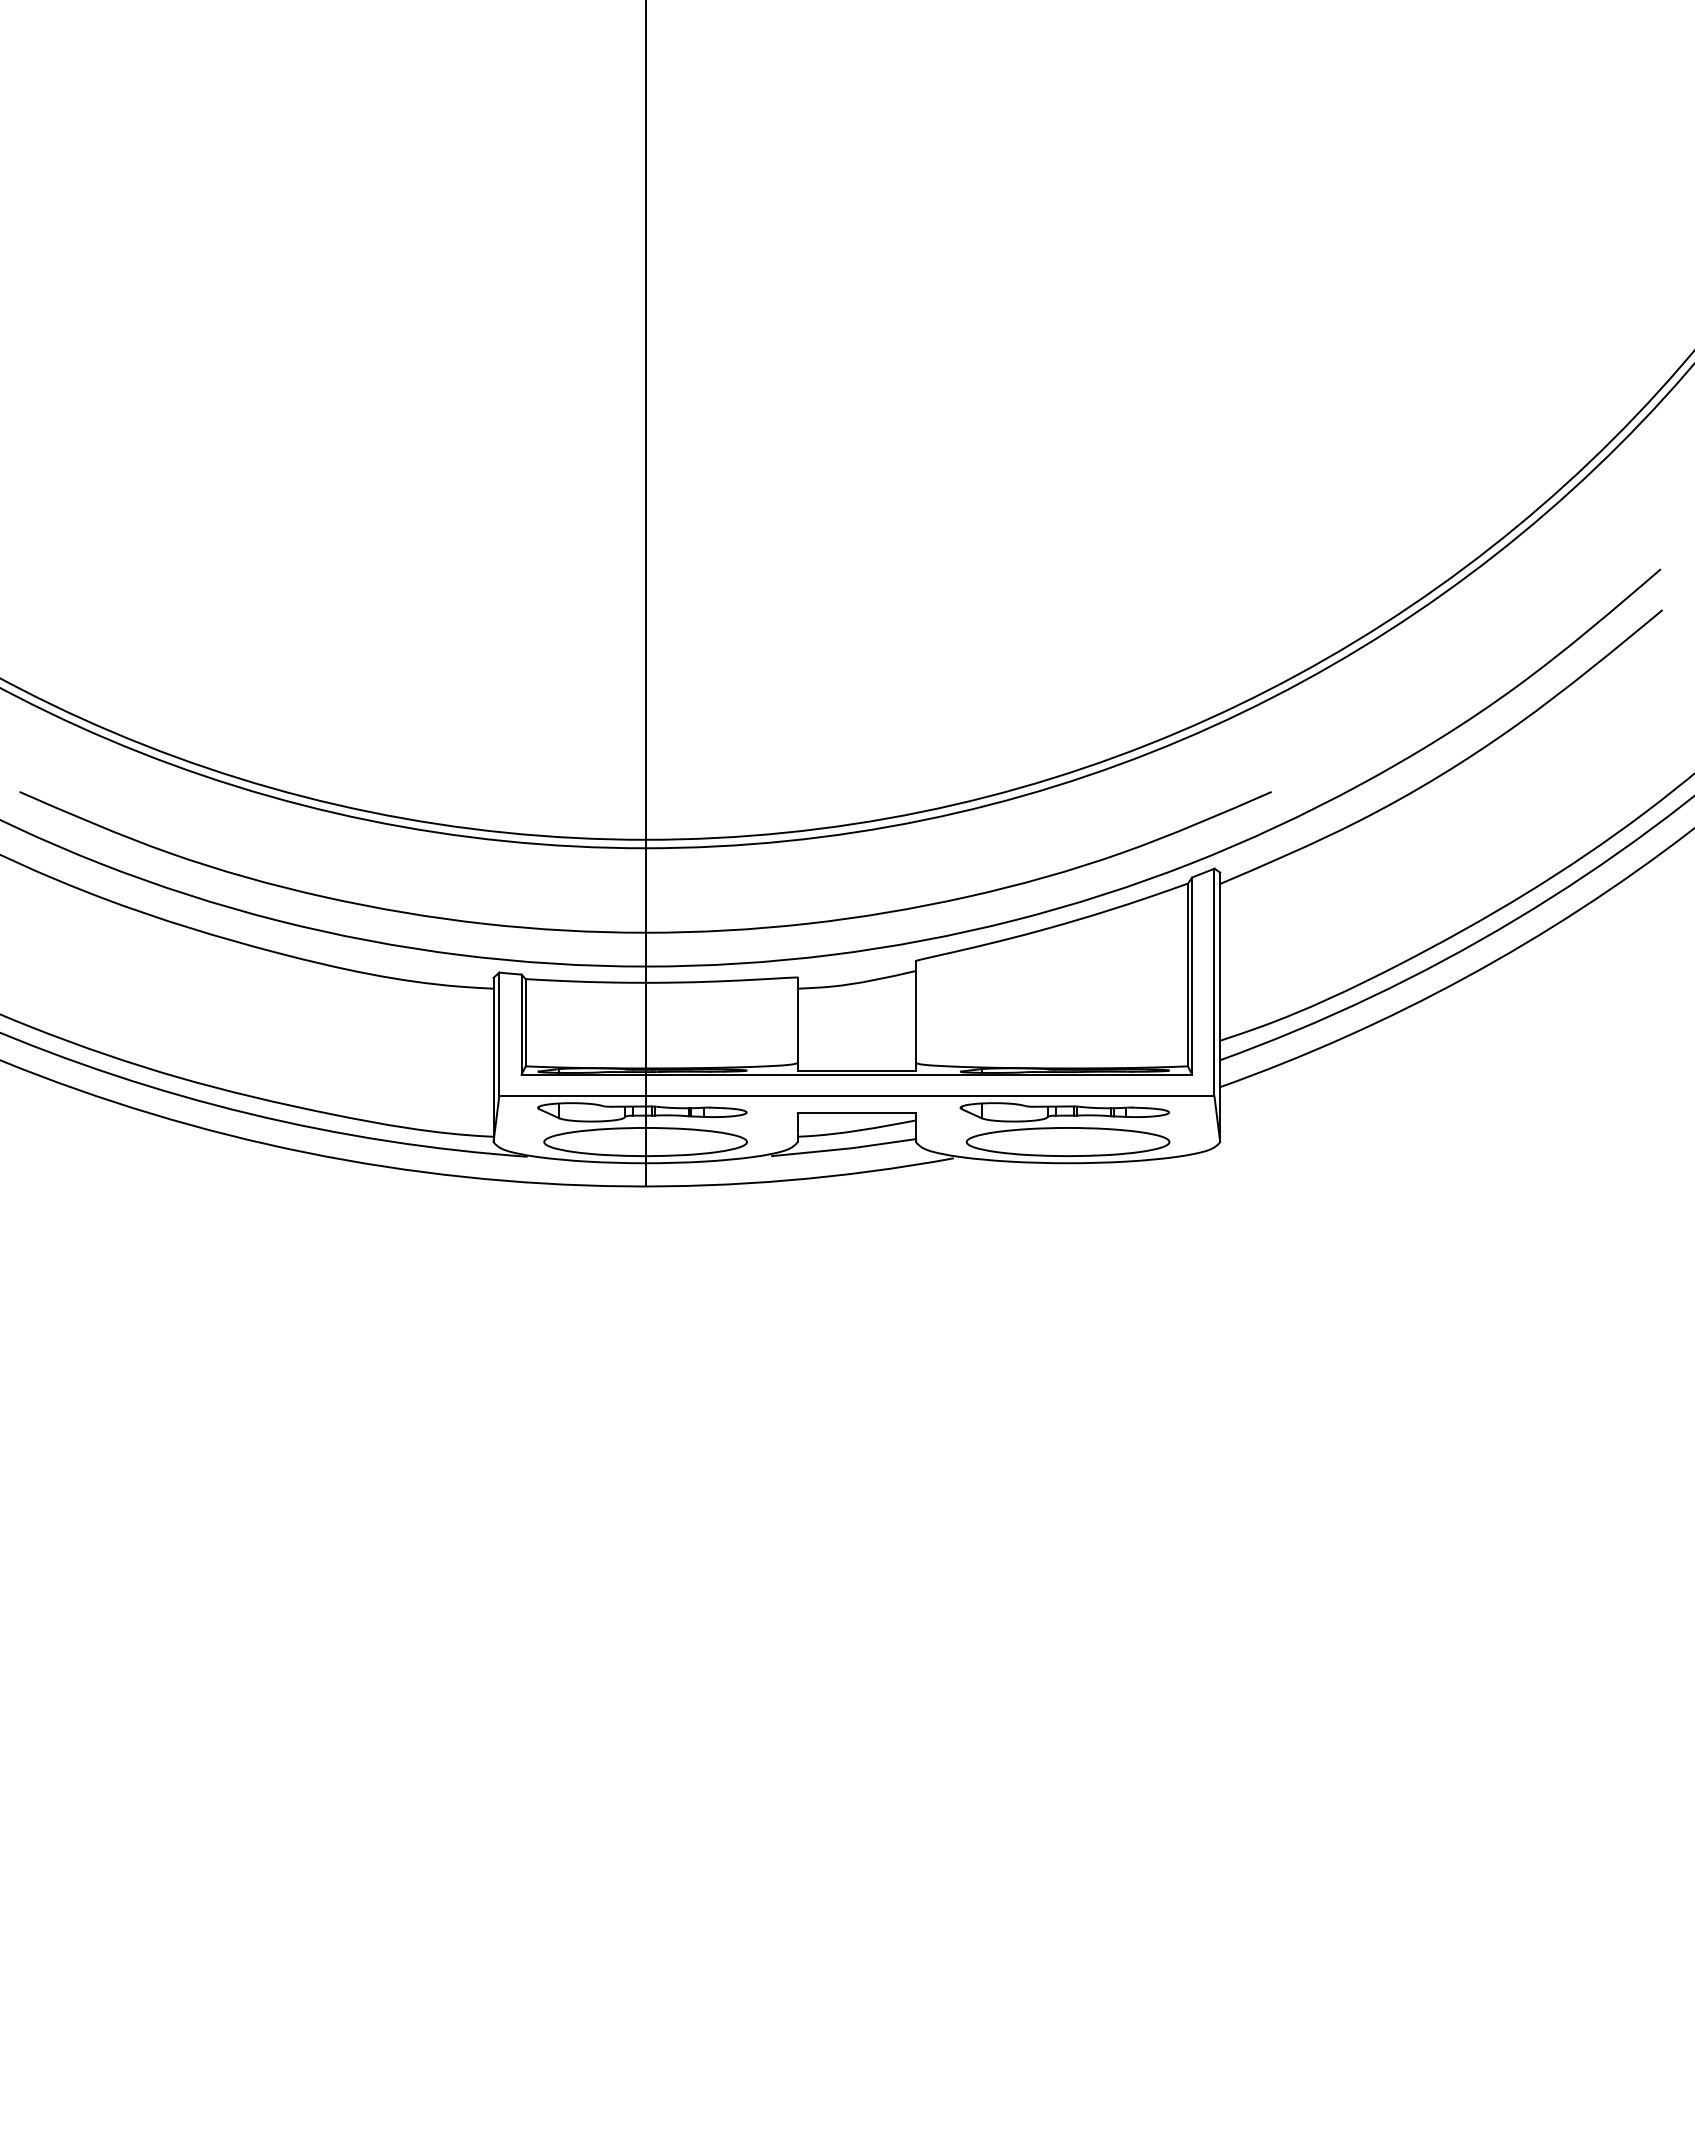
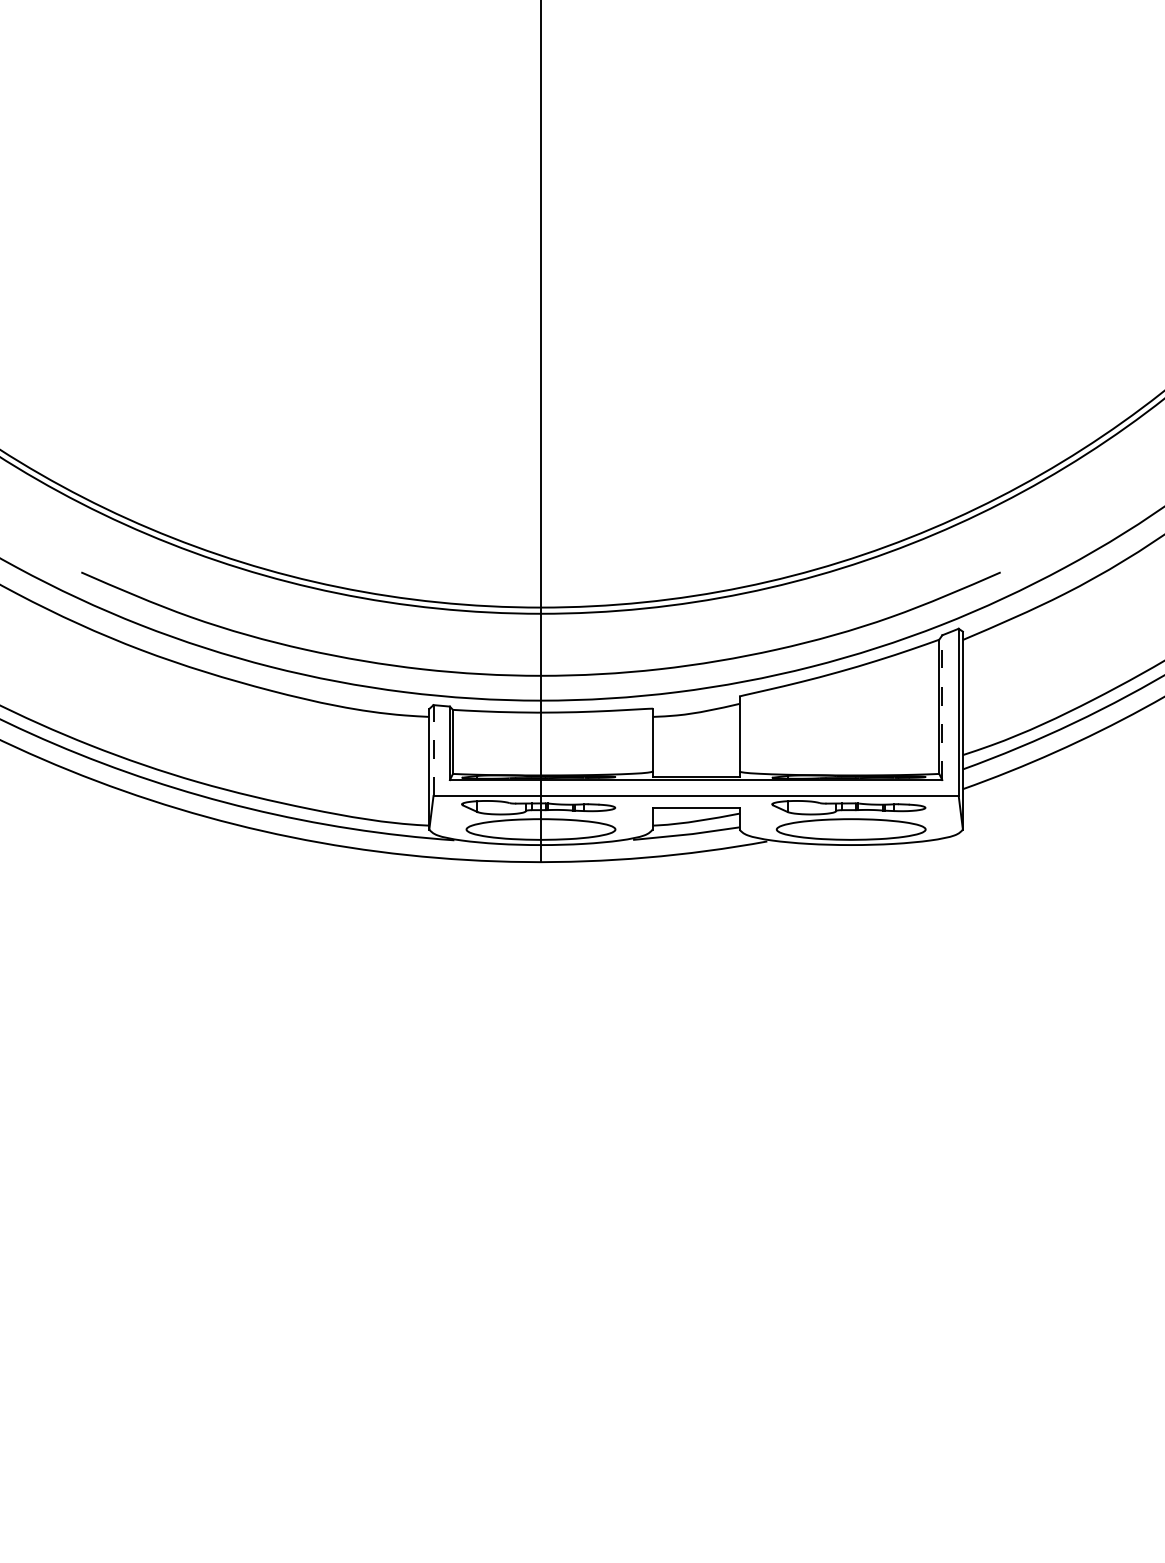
line: (1192, 976) -> (942, 707), solid -> dashed
line: (499, 1034) -> (433, 750), solid -> dashed

